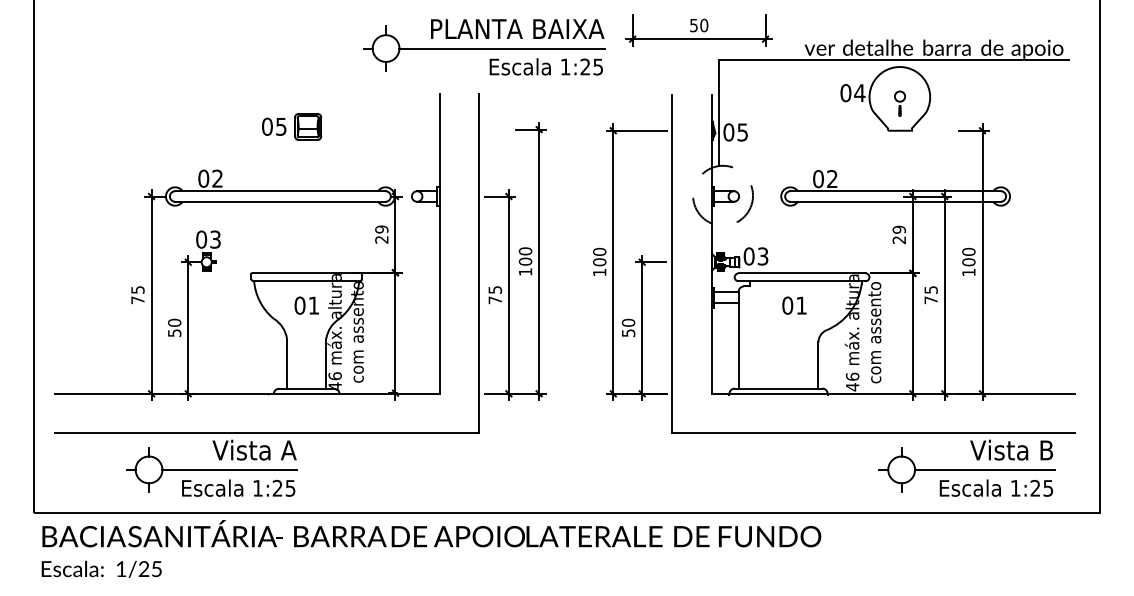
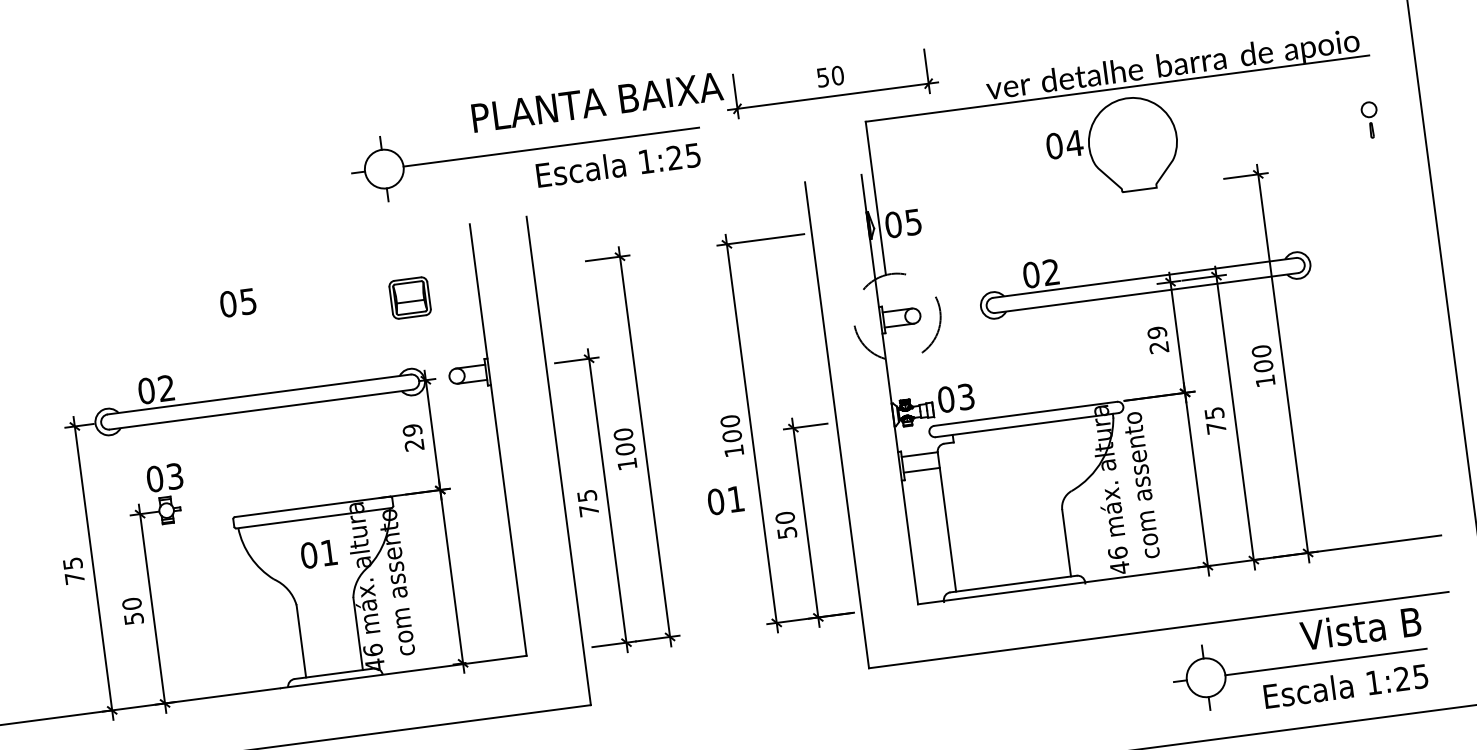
text: (517, 28) -> (597, 101), moved
part: (899, 103) -> (1369, 119), moved
part: (308, 126) -> (410, 297), moved
text: (794, 305) -> (725, 500), moved

